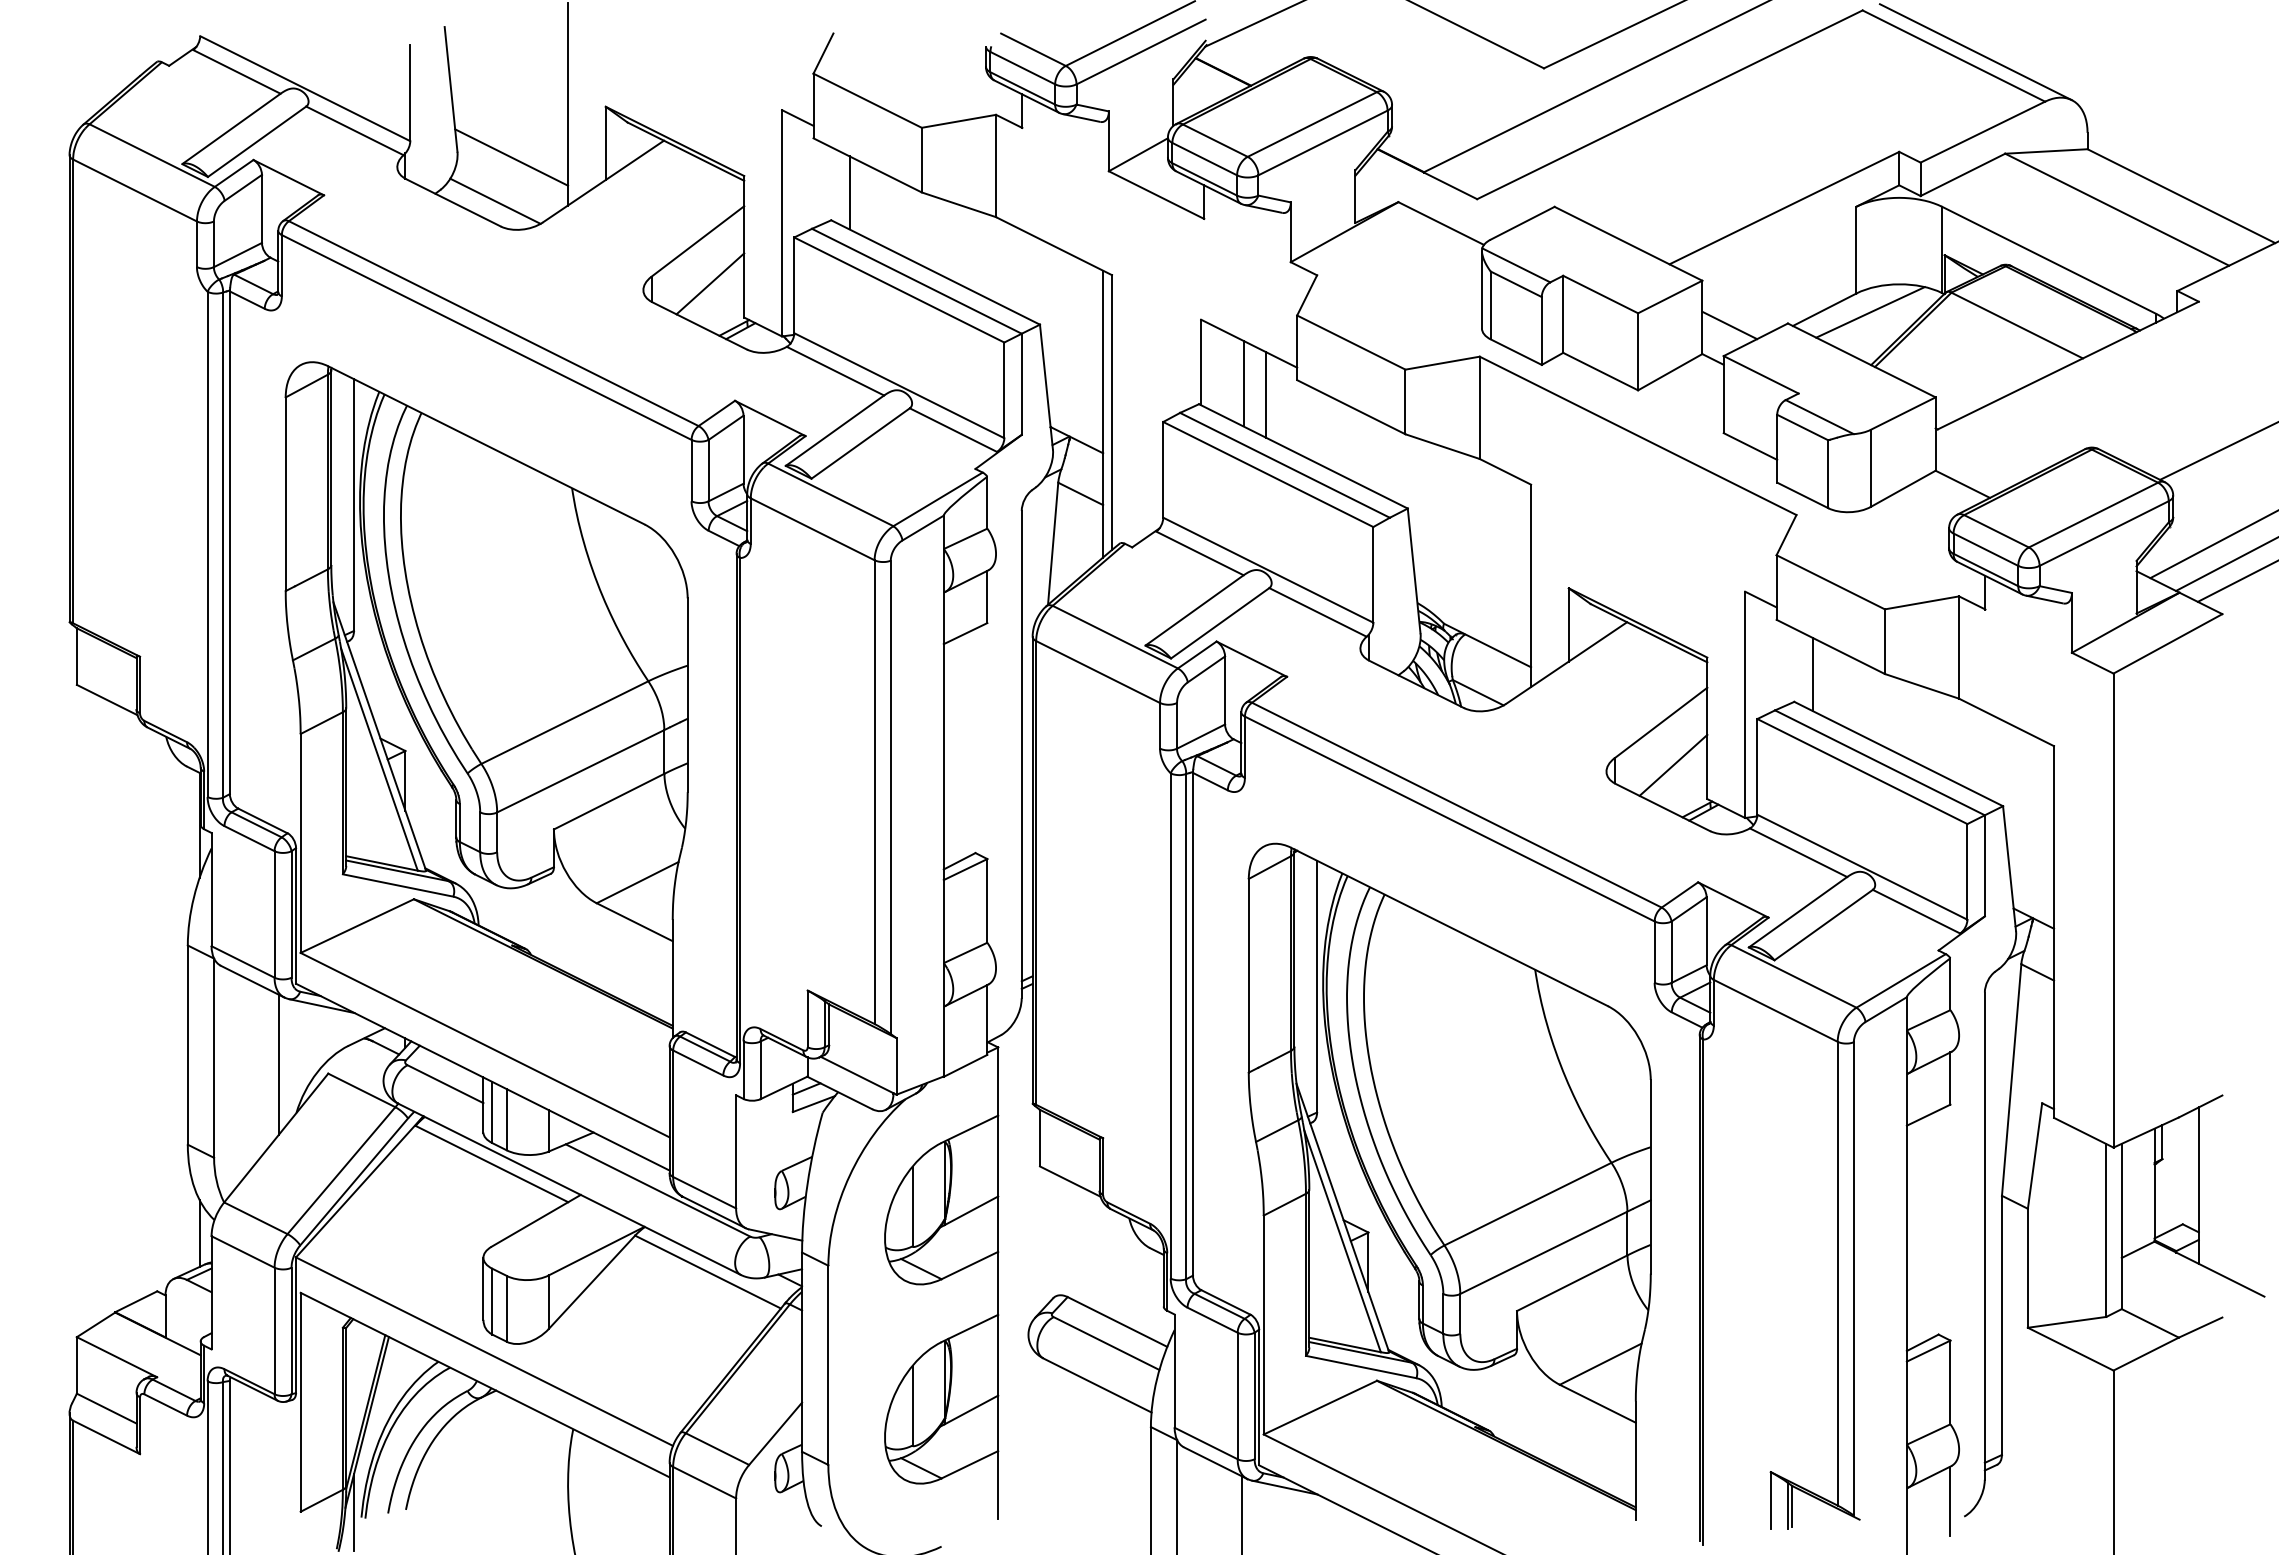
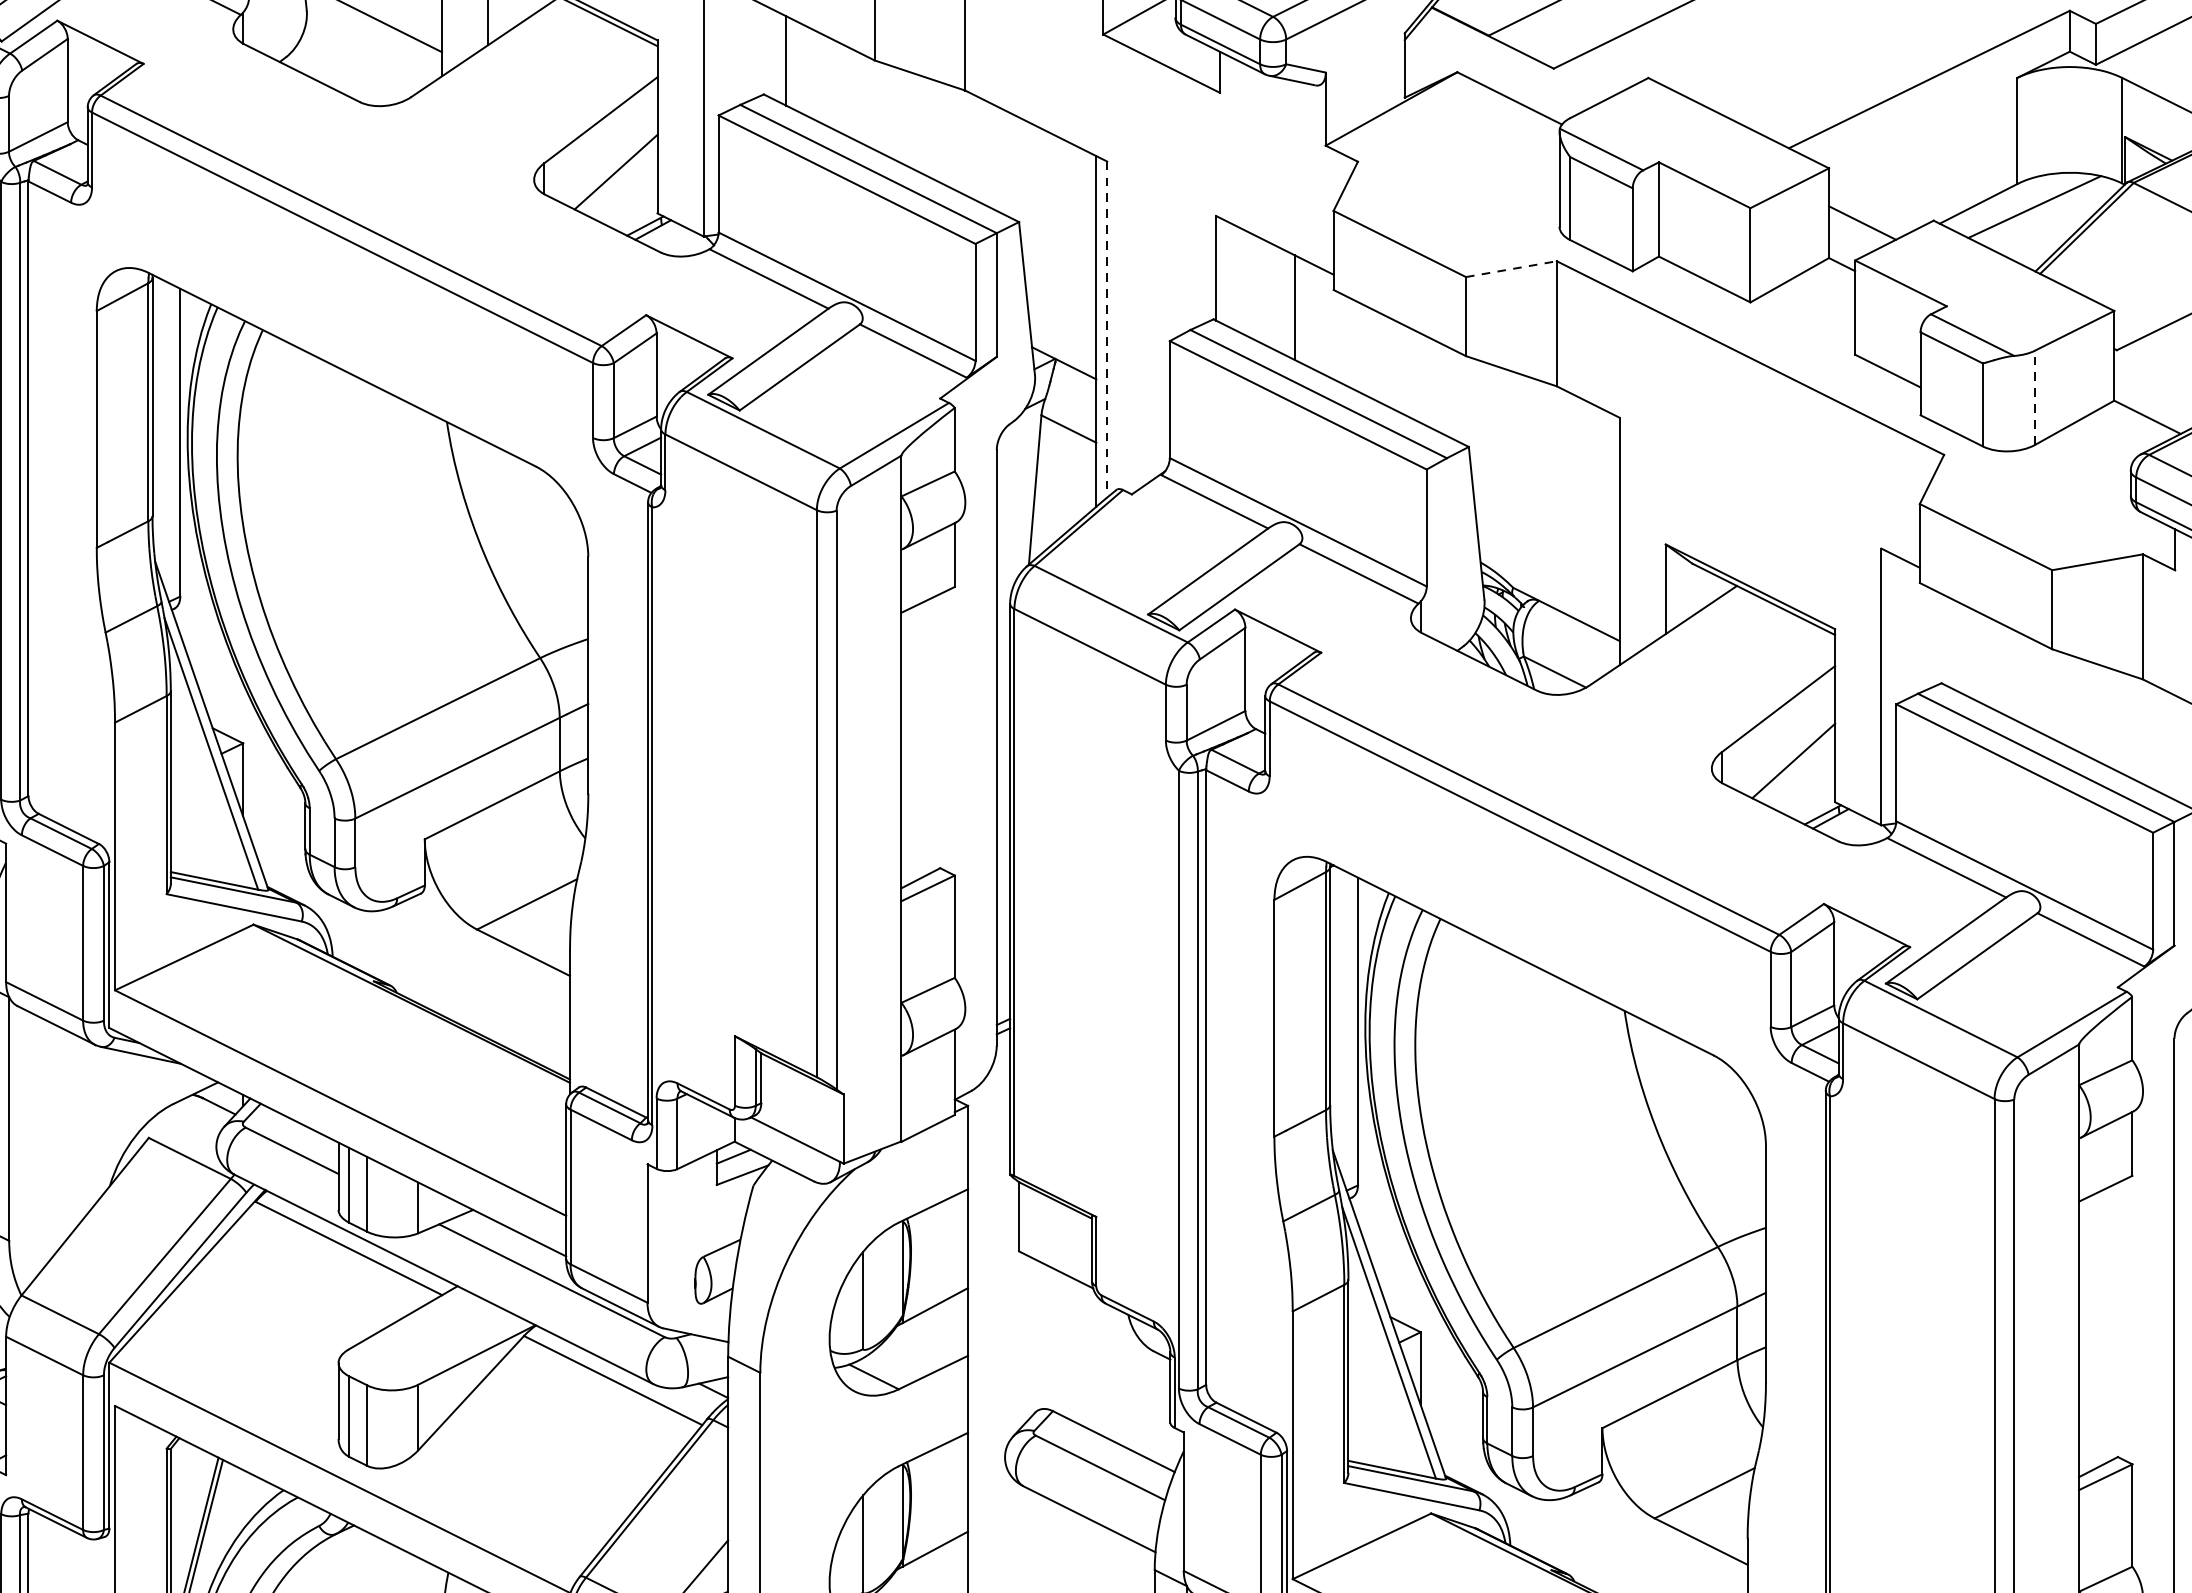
line: (495, 200) -> (353, 70), removed
line: (1442, 363) -> (1511, 269), solid -> dashed
line: (1243, 383) -> (1267, 294), removed
line: (1112, 413) -> (1107, 330), solid -> dashed
line: (1870, 468) -> (2034, 397), solid -> dashed
line: (1812, 674) -> (1963, 649), removed
line: (279, 1064) -> (89, 1126), removed

